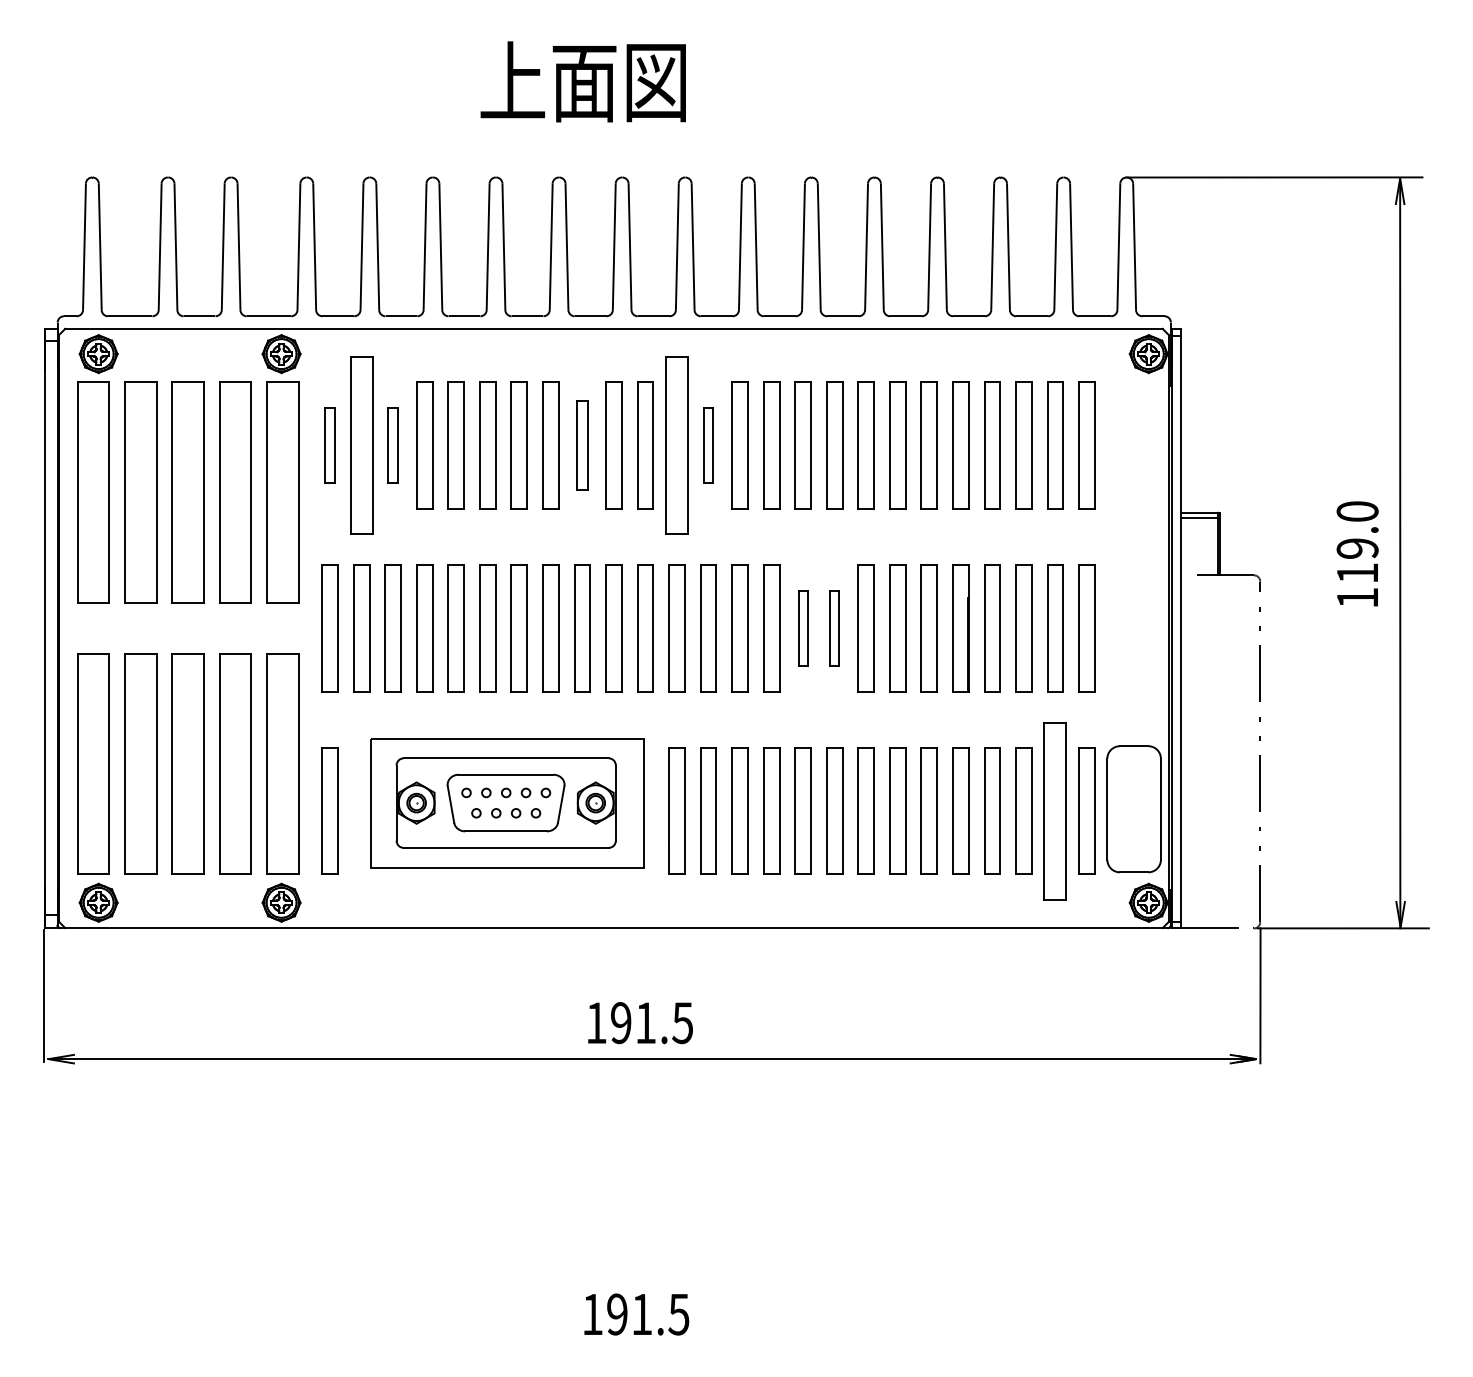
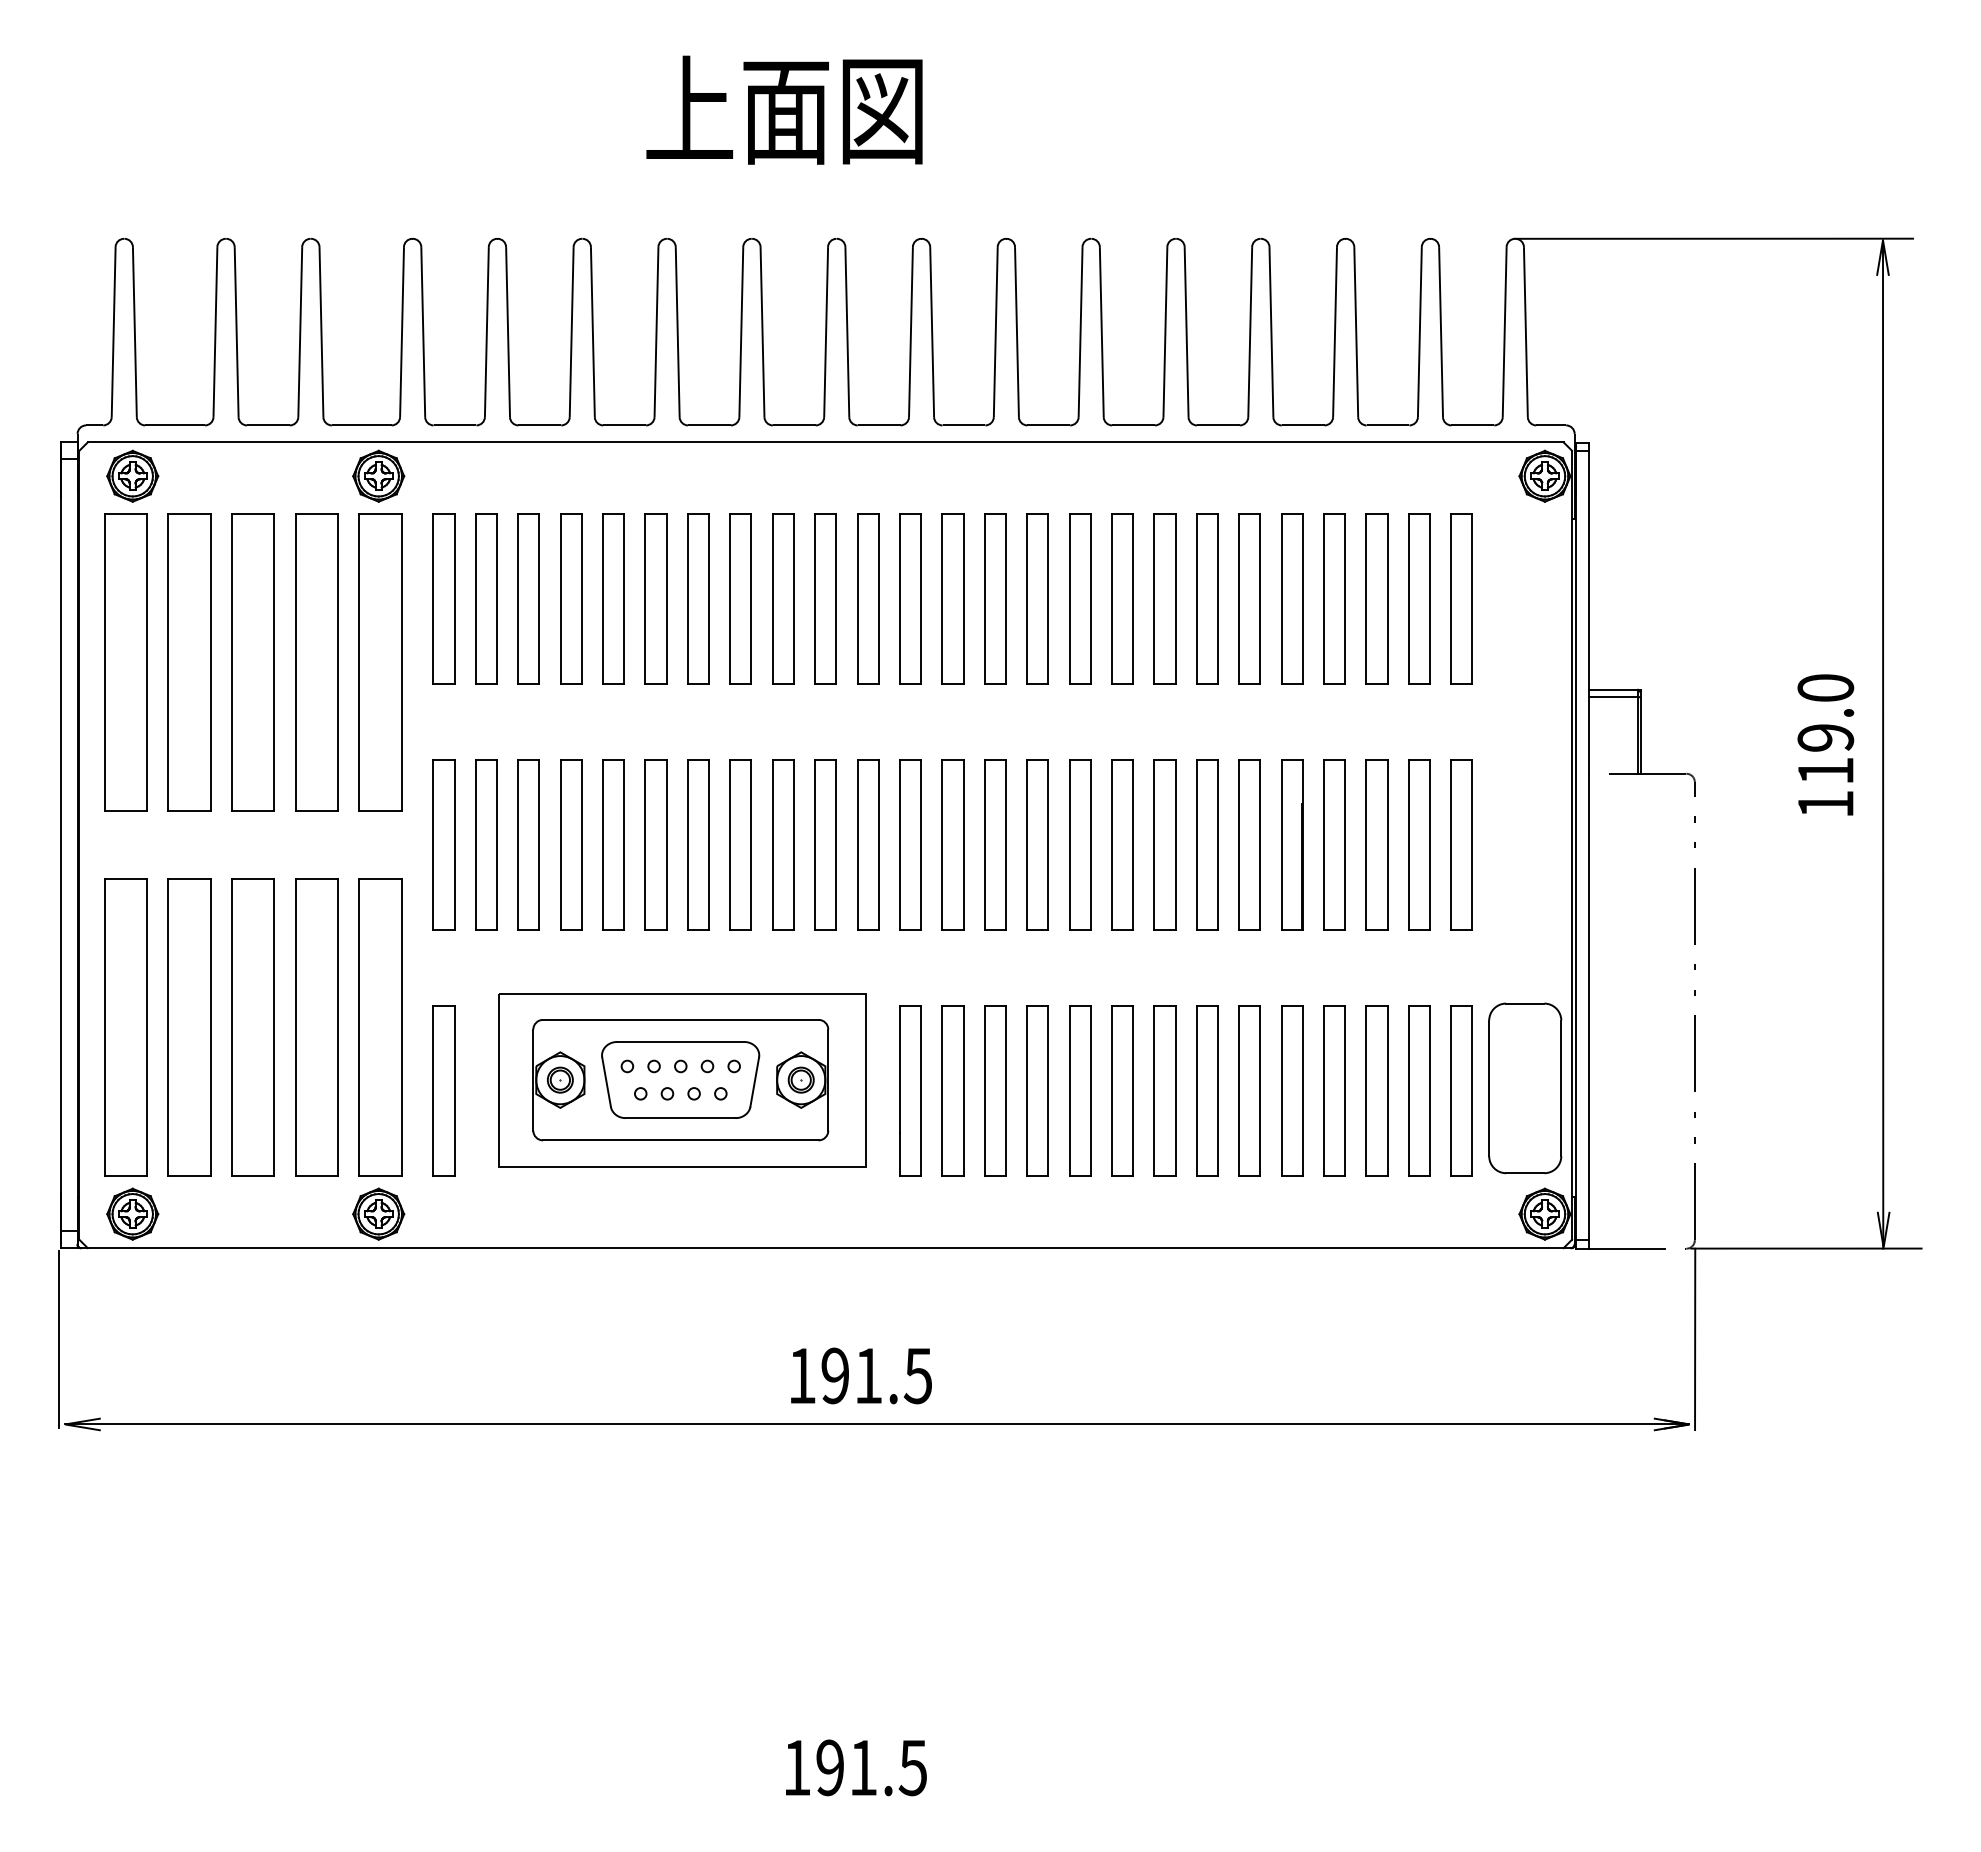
part: (329, 444) -> (443, 598), size x1.67
part: (361, 444) -> (486, 598), size x0.71
part: (392, 444) -> (528, 598), size x1.67
part: (582, 444) -> (783, 598), size x1.43
part: (677, 444) -> (910, 598), size x0.71
part: (708, 444) -> (952, 598), size x1.67
part: (803, 627) -> (1080, 844), size x1.67
part: (834, 627) -> (1122, 844), size x1.67
part: (1055, 810) -> (1419, 1090), size x0.71

